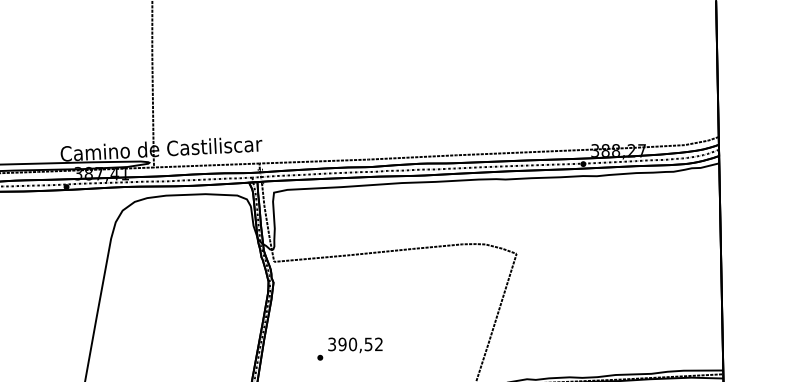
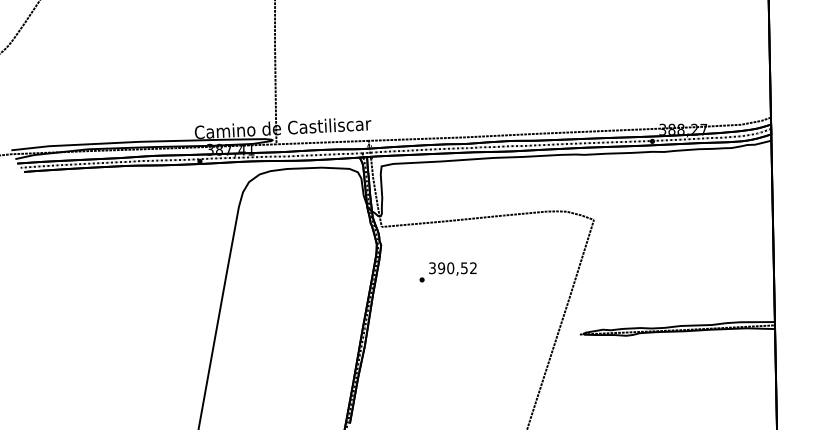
text: (349, 349) -> (447, 272), moved

